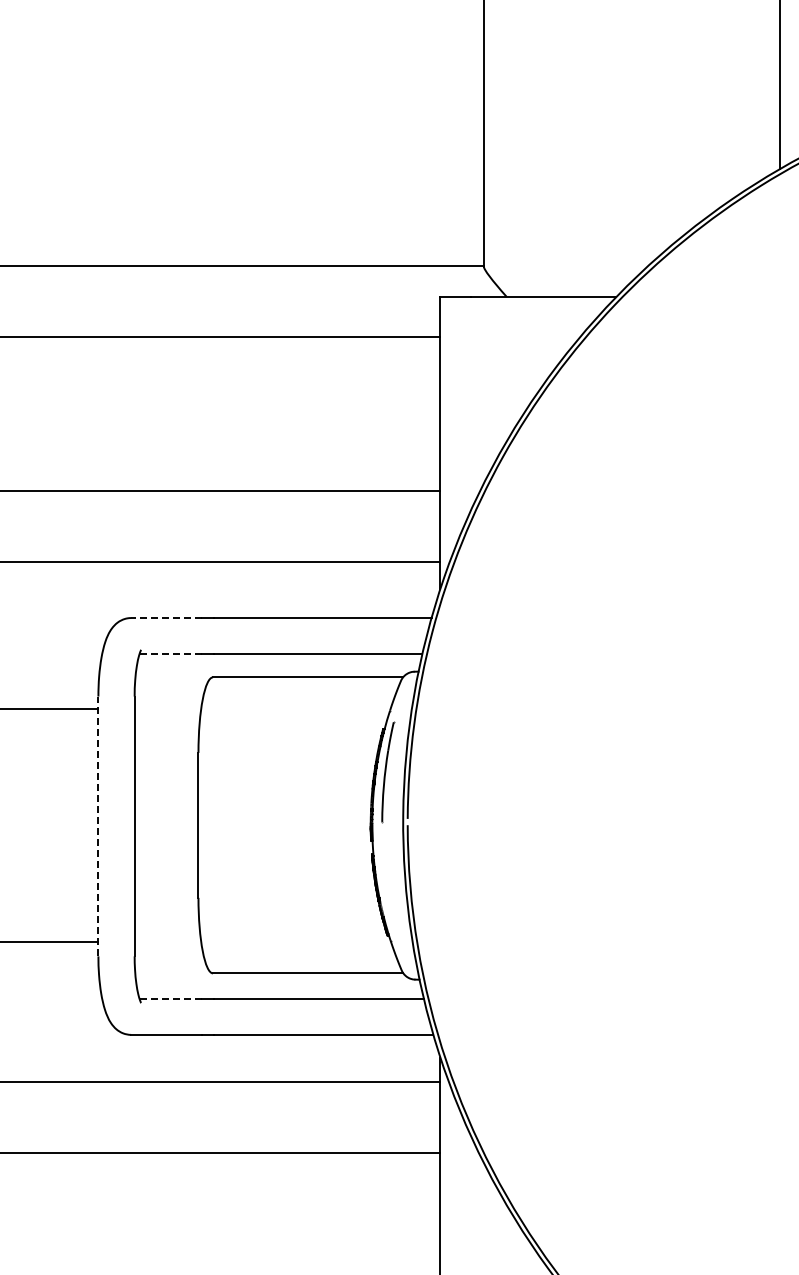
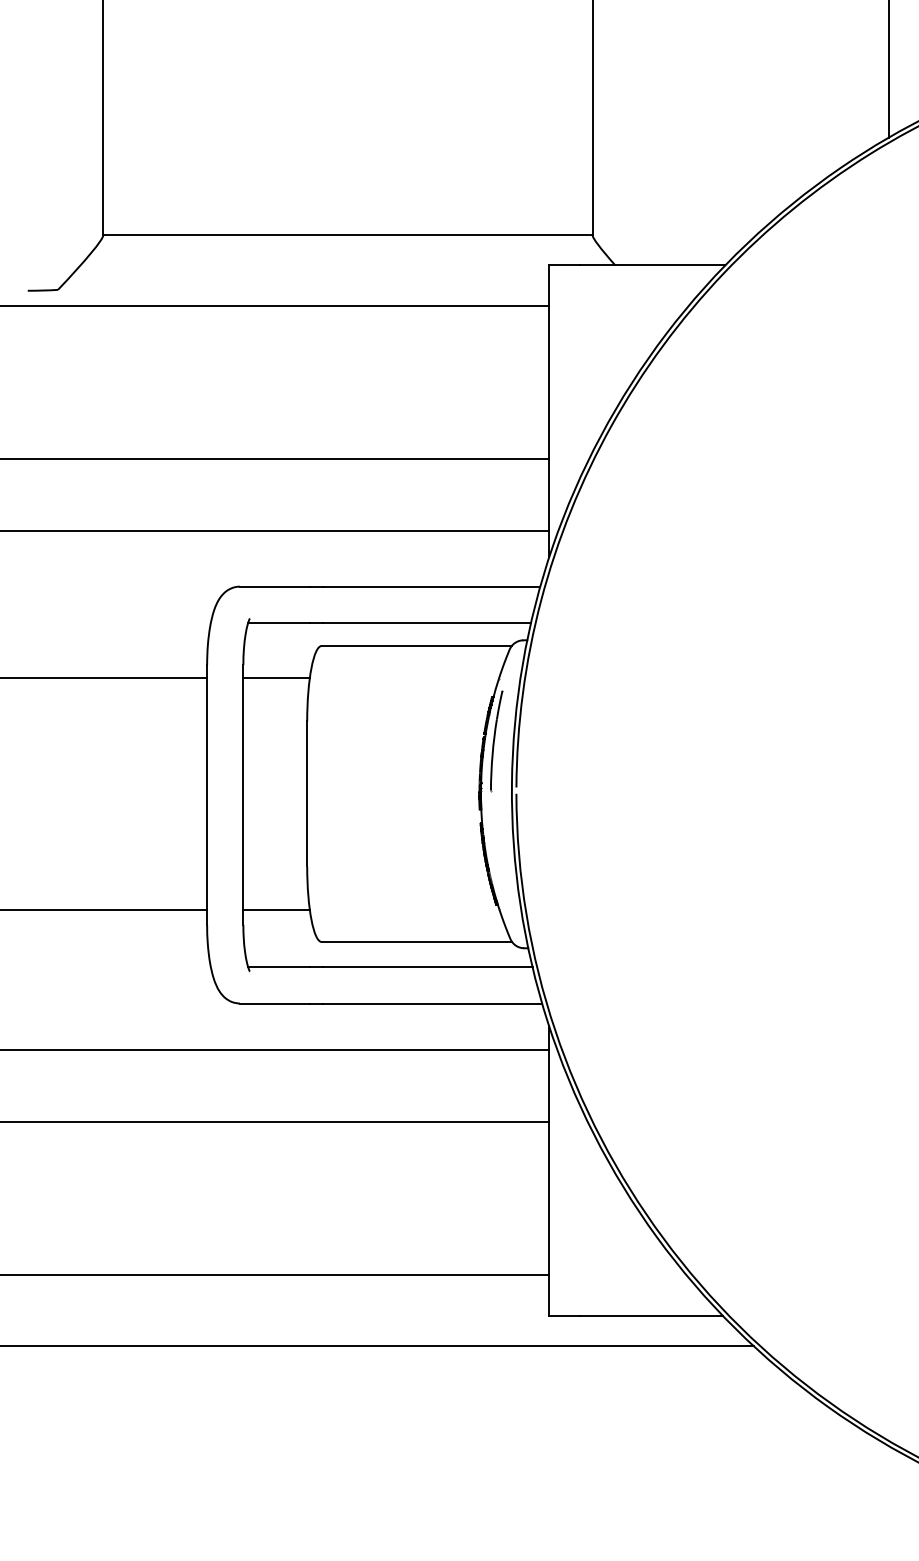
line: (165, 617) -> (274, 586), dashed -> solid
line: (169, 653) -> (278, 622), dashed -> solid
line: (167, 708) -> (276, 677), added
line: (98, 826) -> (207, 795), dashed -> solid
line: (167, 941) -> (276, 910), added
line: (169, 998) -> (278, 967), dashed -> solid

